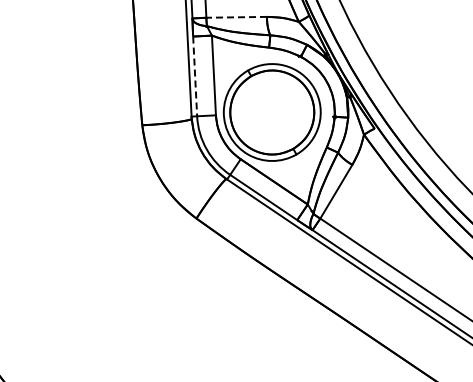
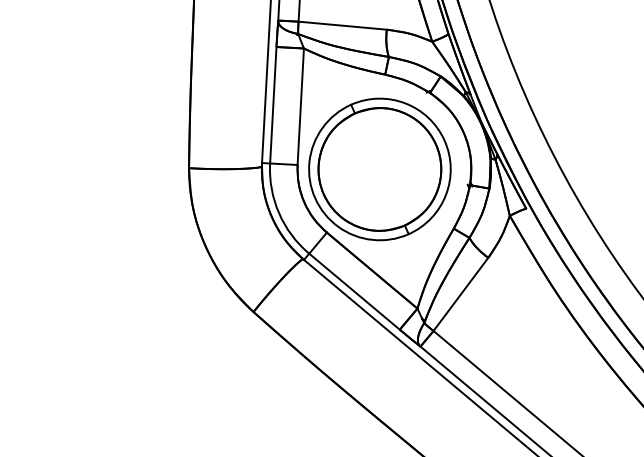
line: (236, 17) -> (342, 25), dashed -> solid
line: (195, 76) -> (273, 105), dashed -> solid

